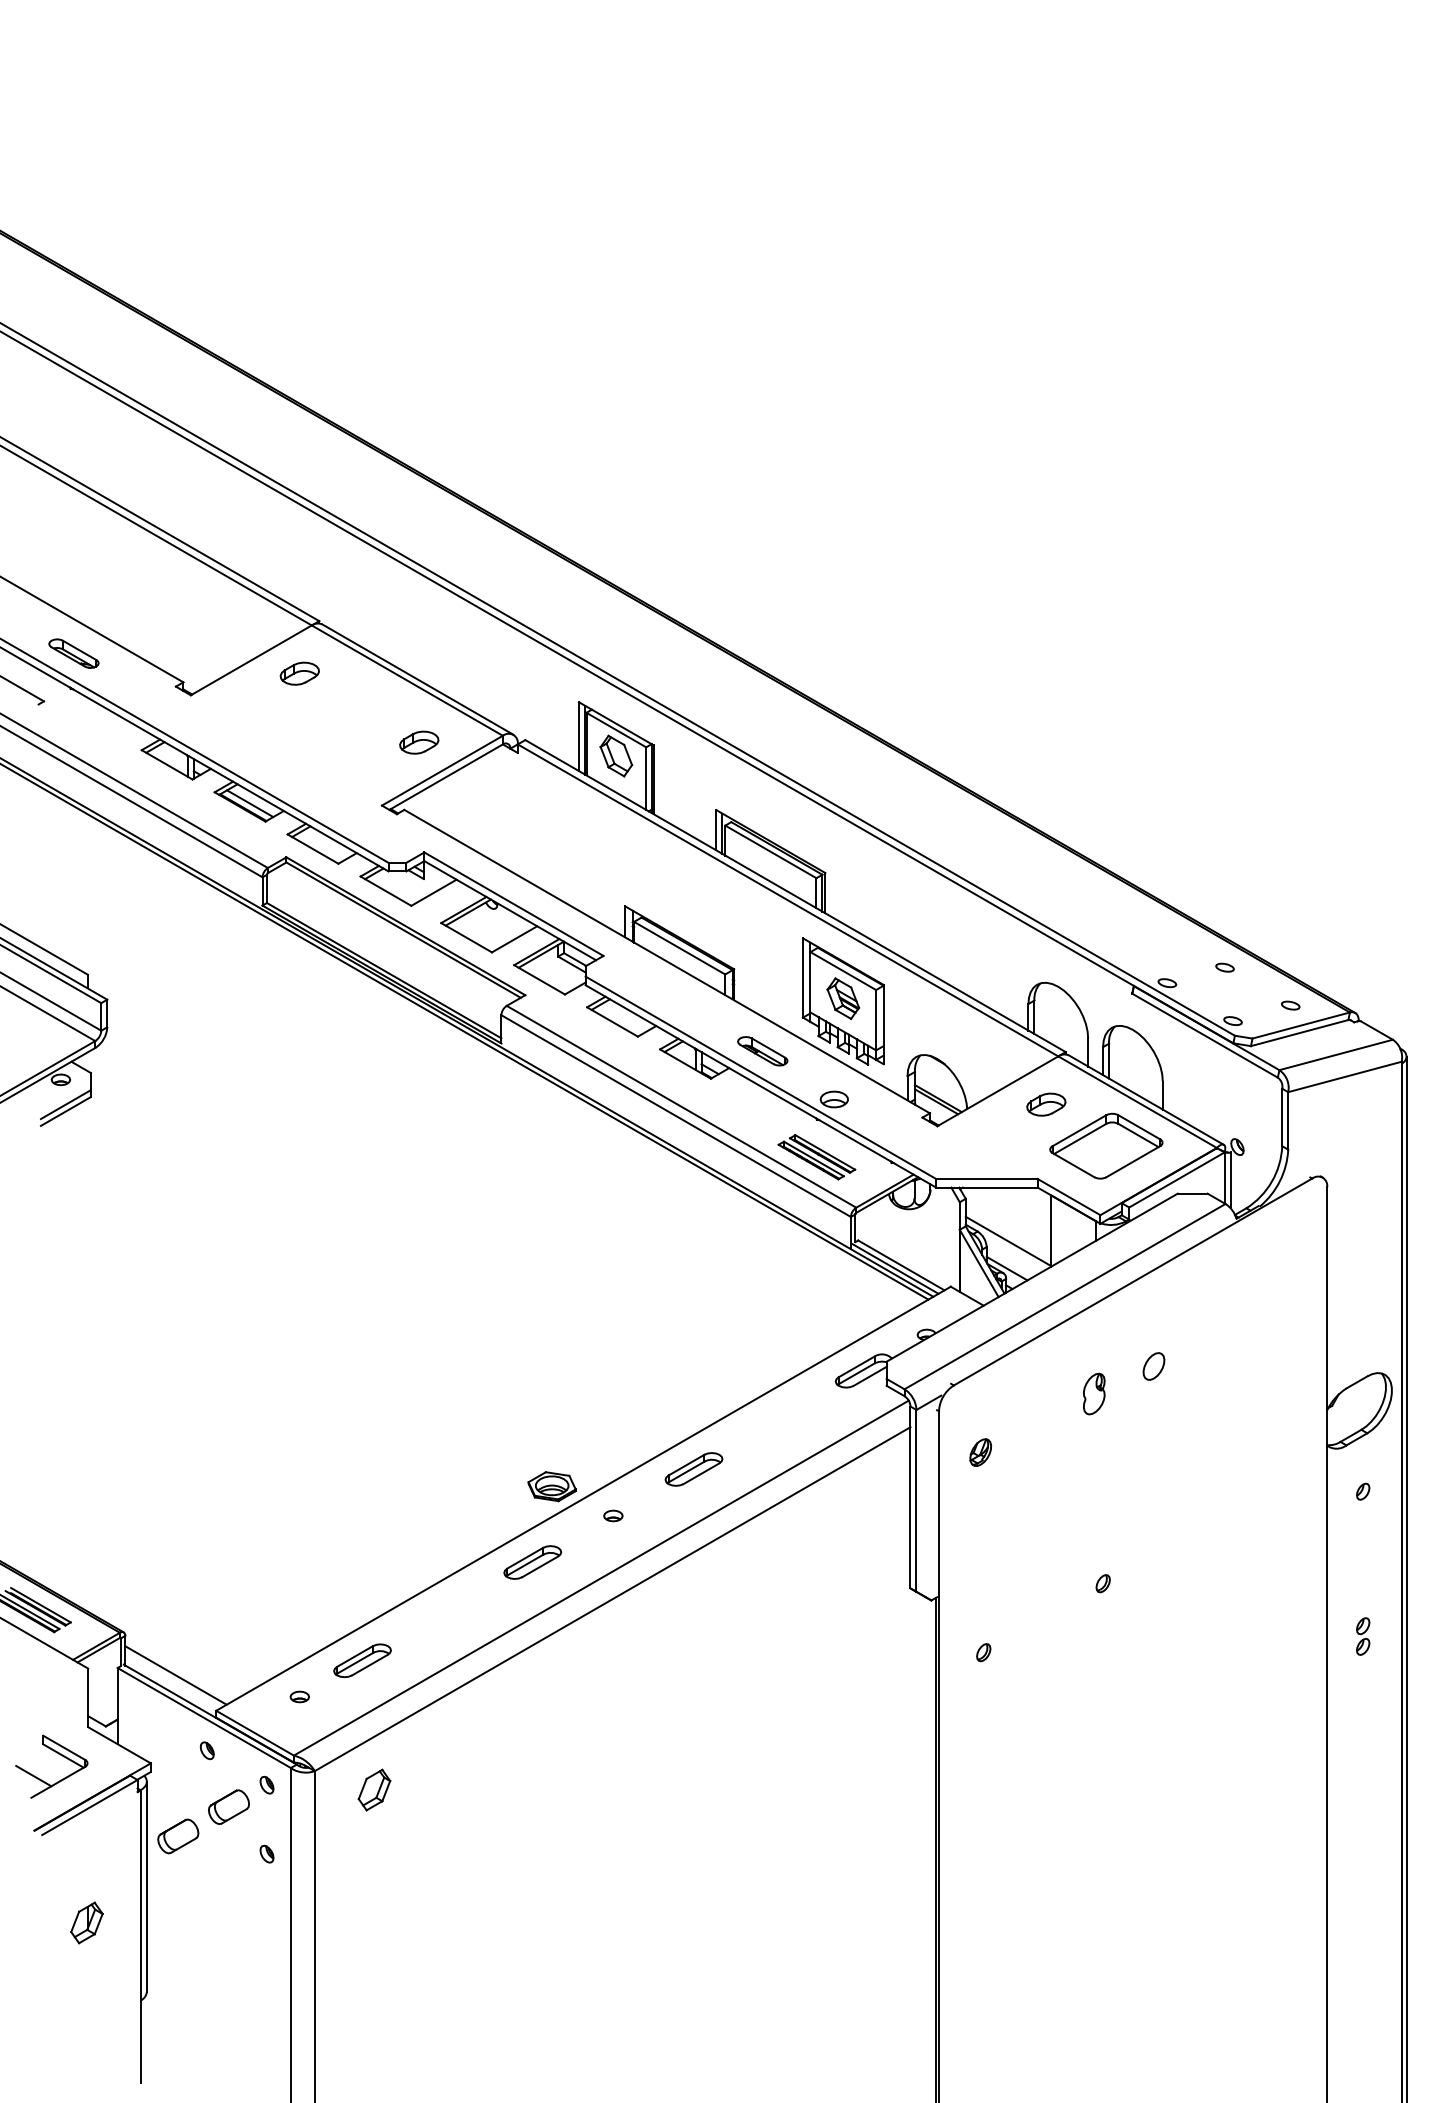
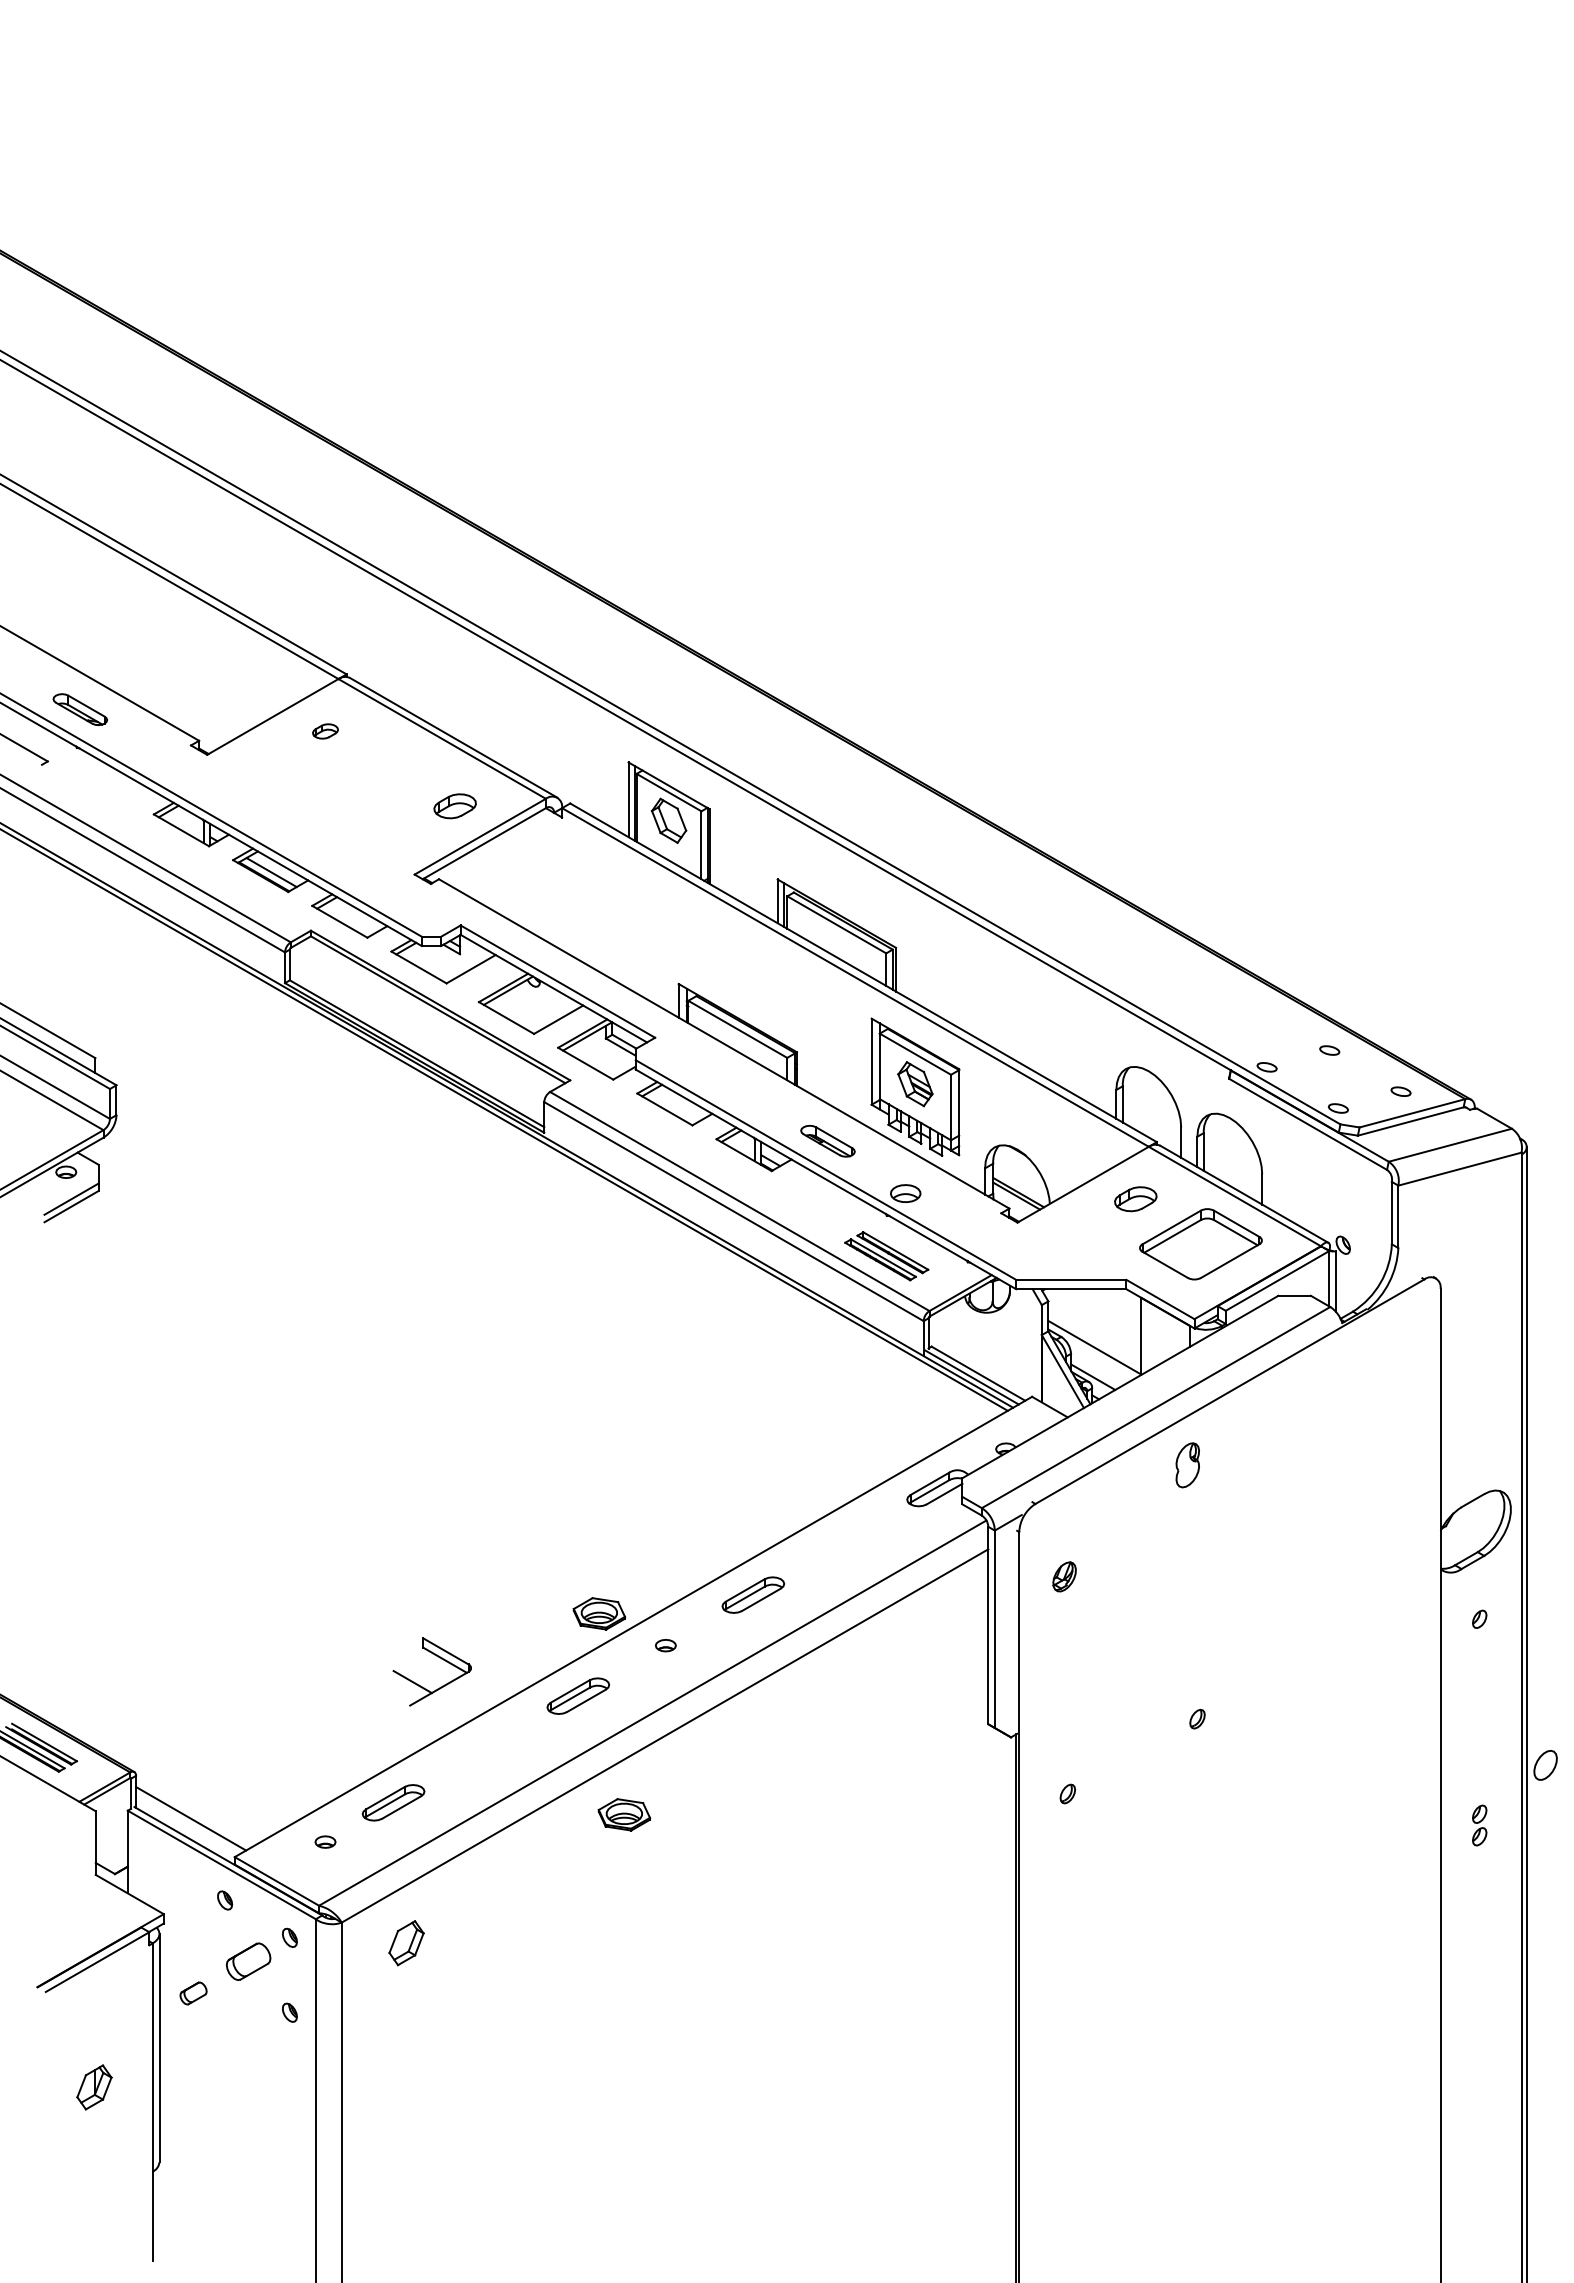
part: (299, 673) -> (325, 731), size x0.6
part: (1153, 1366) -> (1545, 1765), moved
part: (1093, 1394) -> (1187, 1465), moved
part: (1363, 1636) -> (1479, 1825), moved
part: (575, 1671) -> (624, 1814), added
part: (58, 1754) -> (439, 1658), moved
part: (178, 1836) -> (193, 1993), size x0.6

